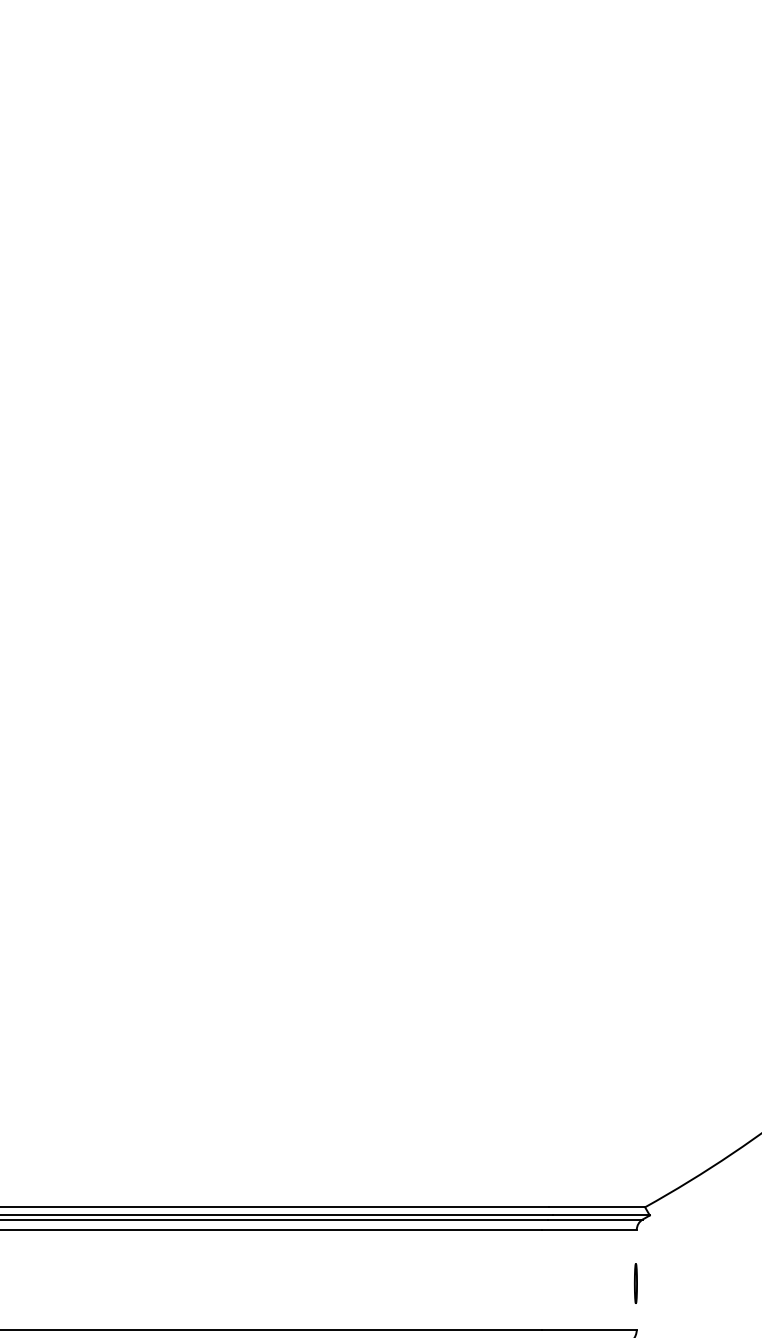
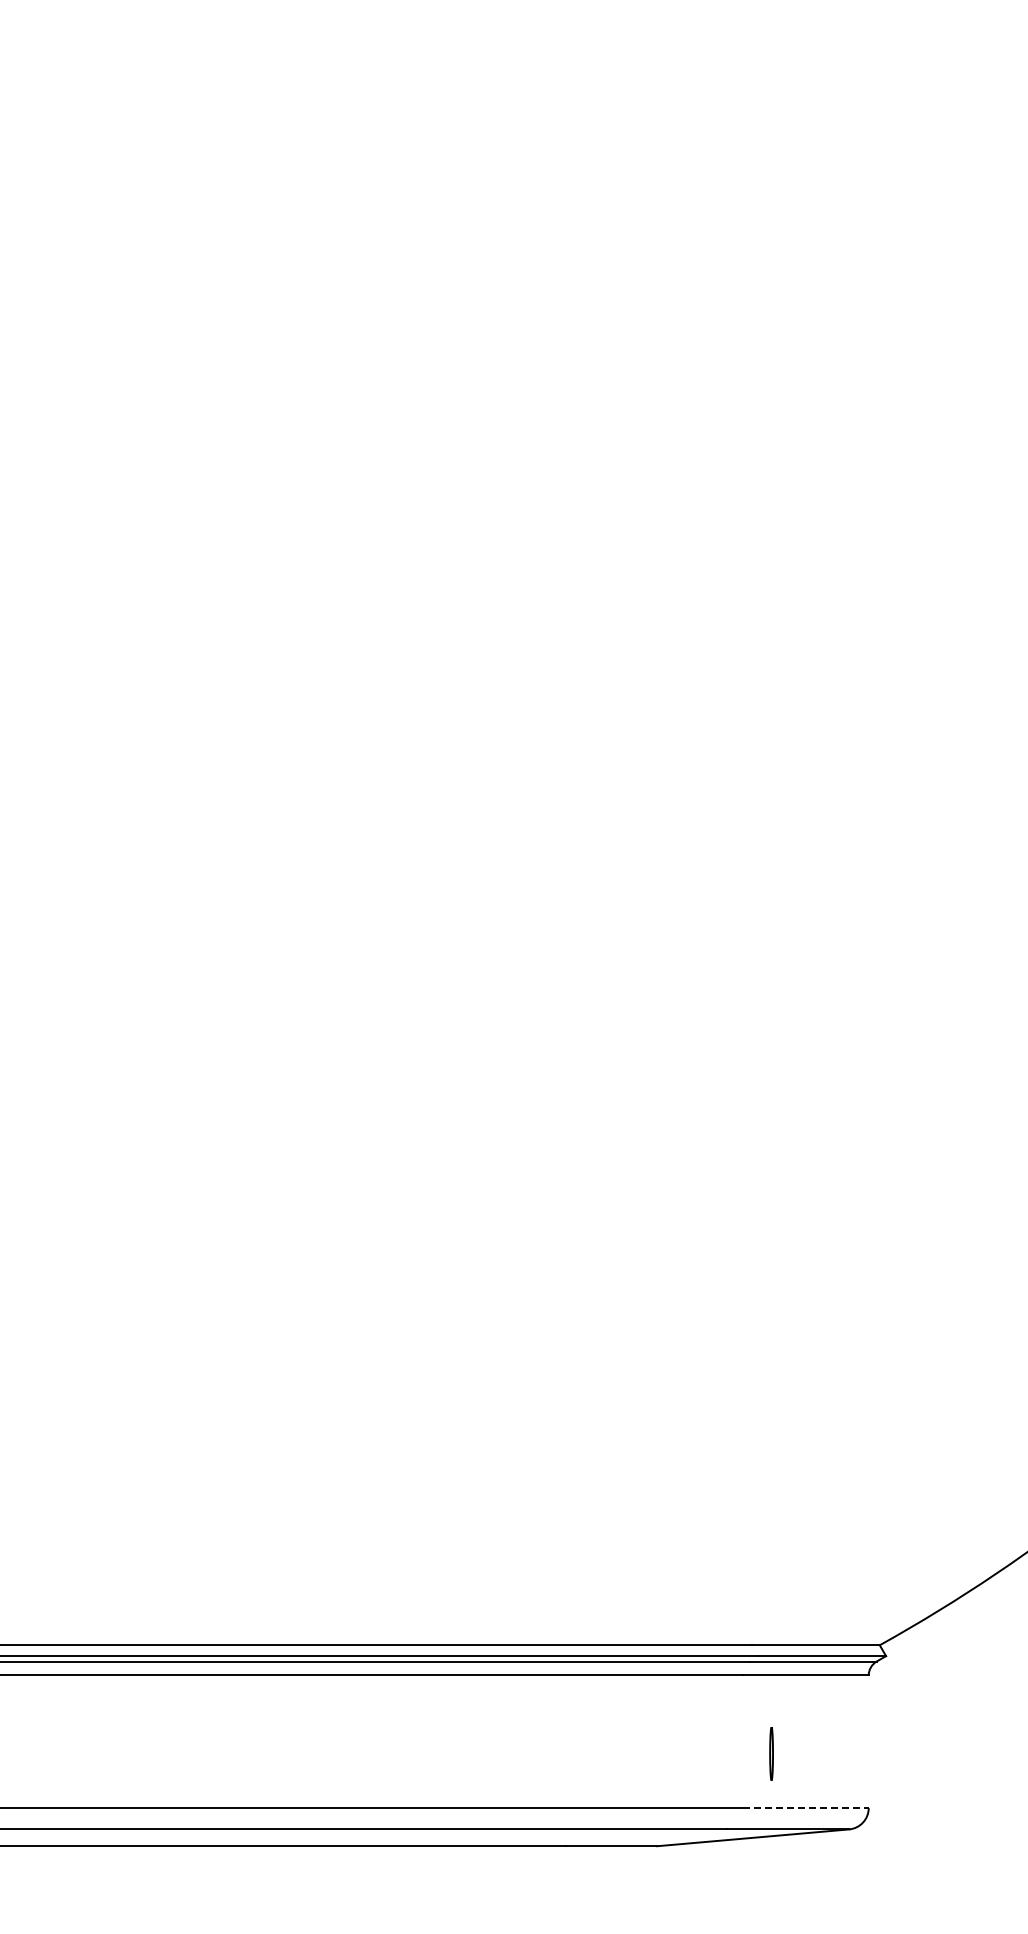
line: (635, 1283) -> (770, 1753), moved
line: (589, 1329) -> (805, 1808), solid -> dashed

